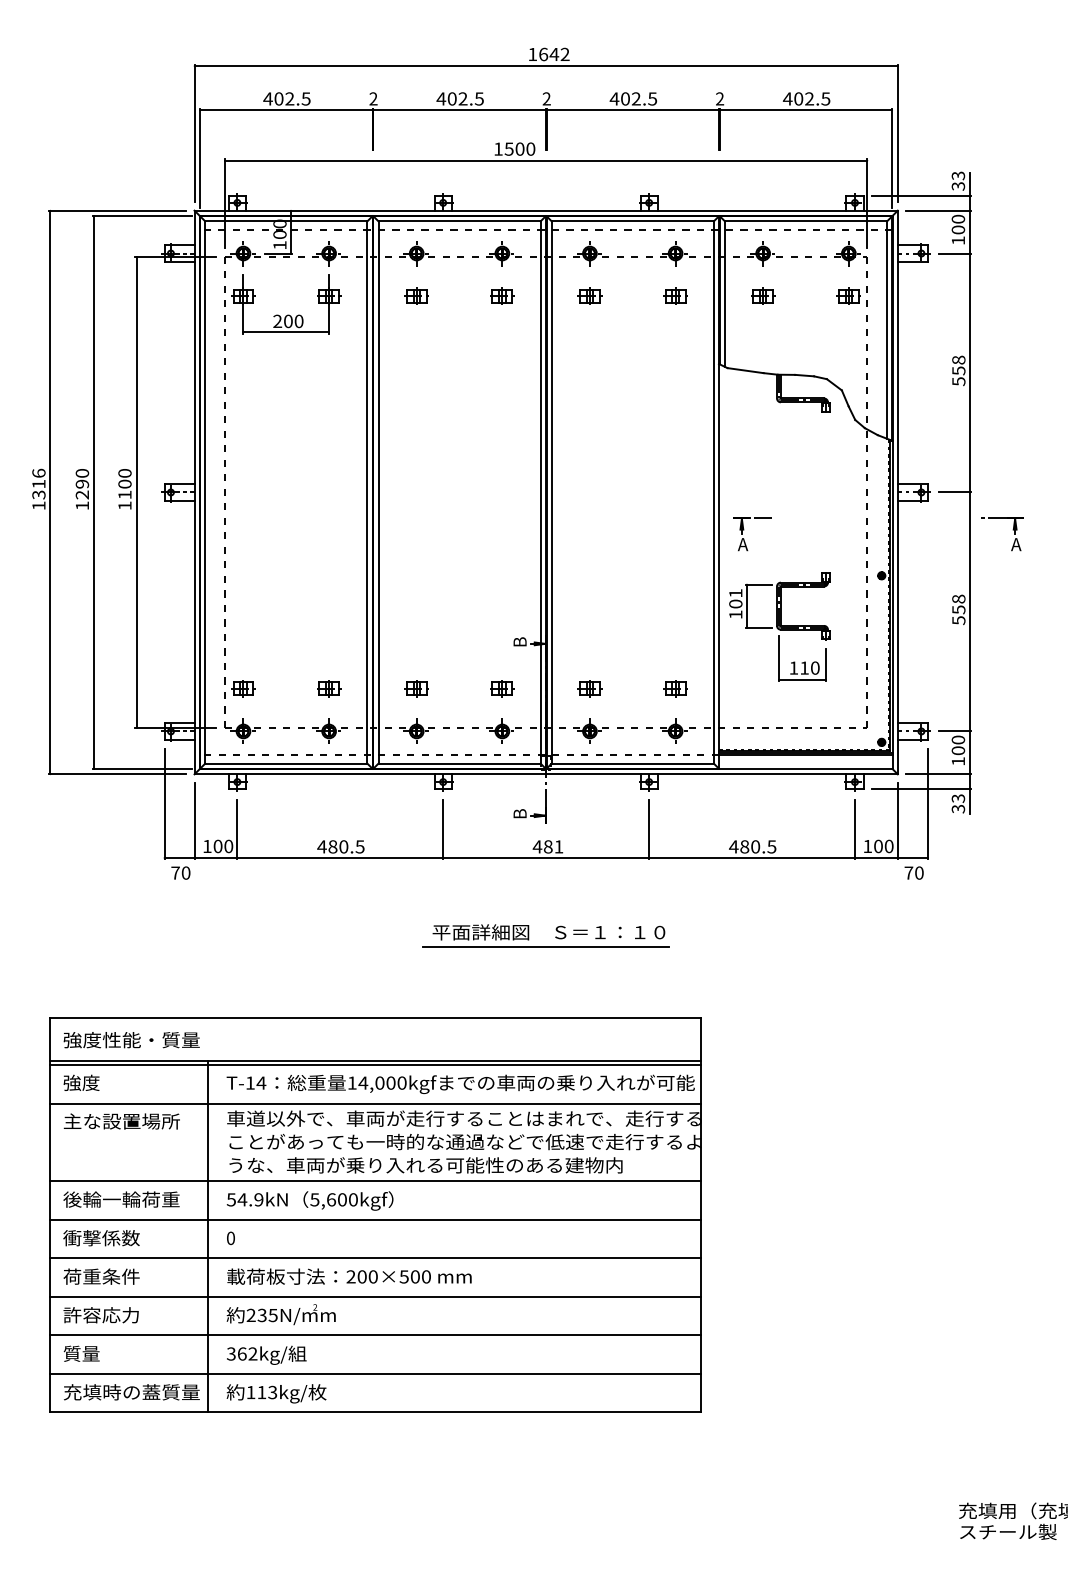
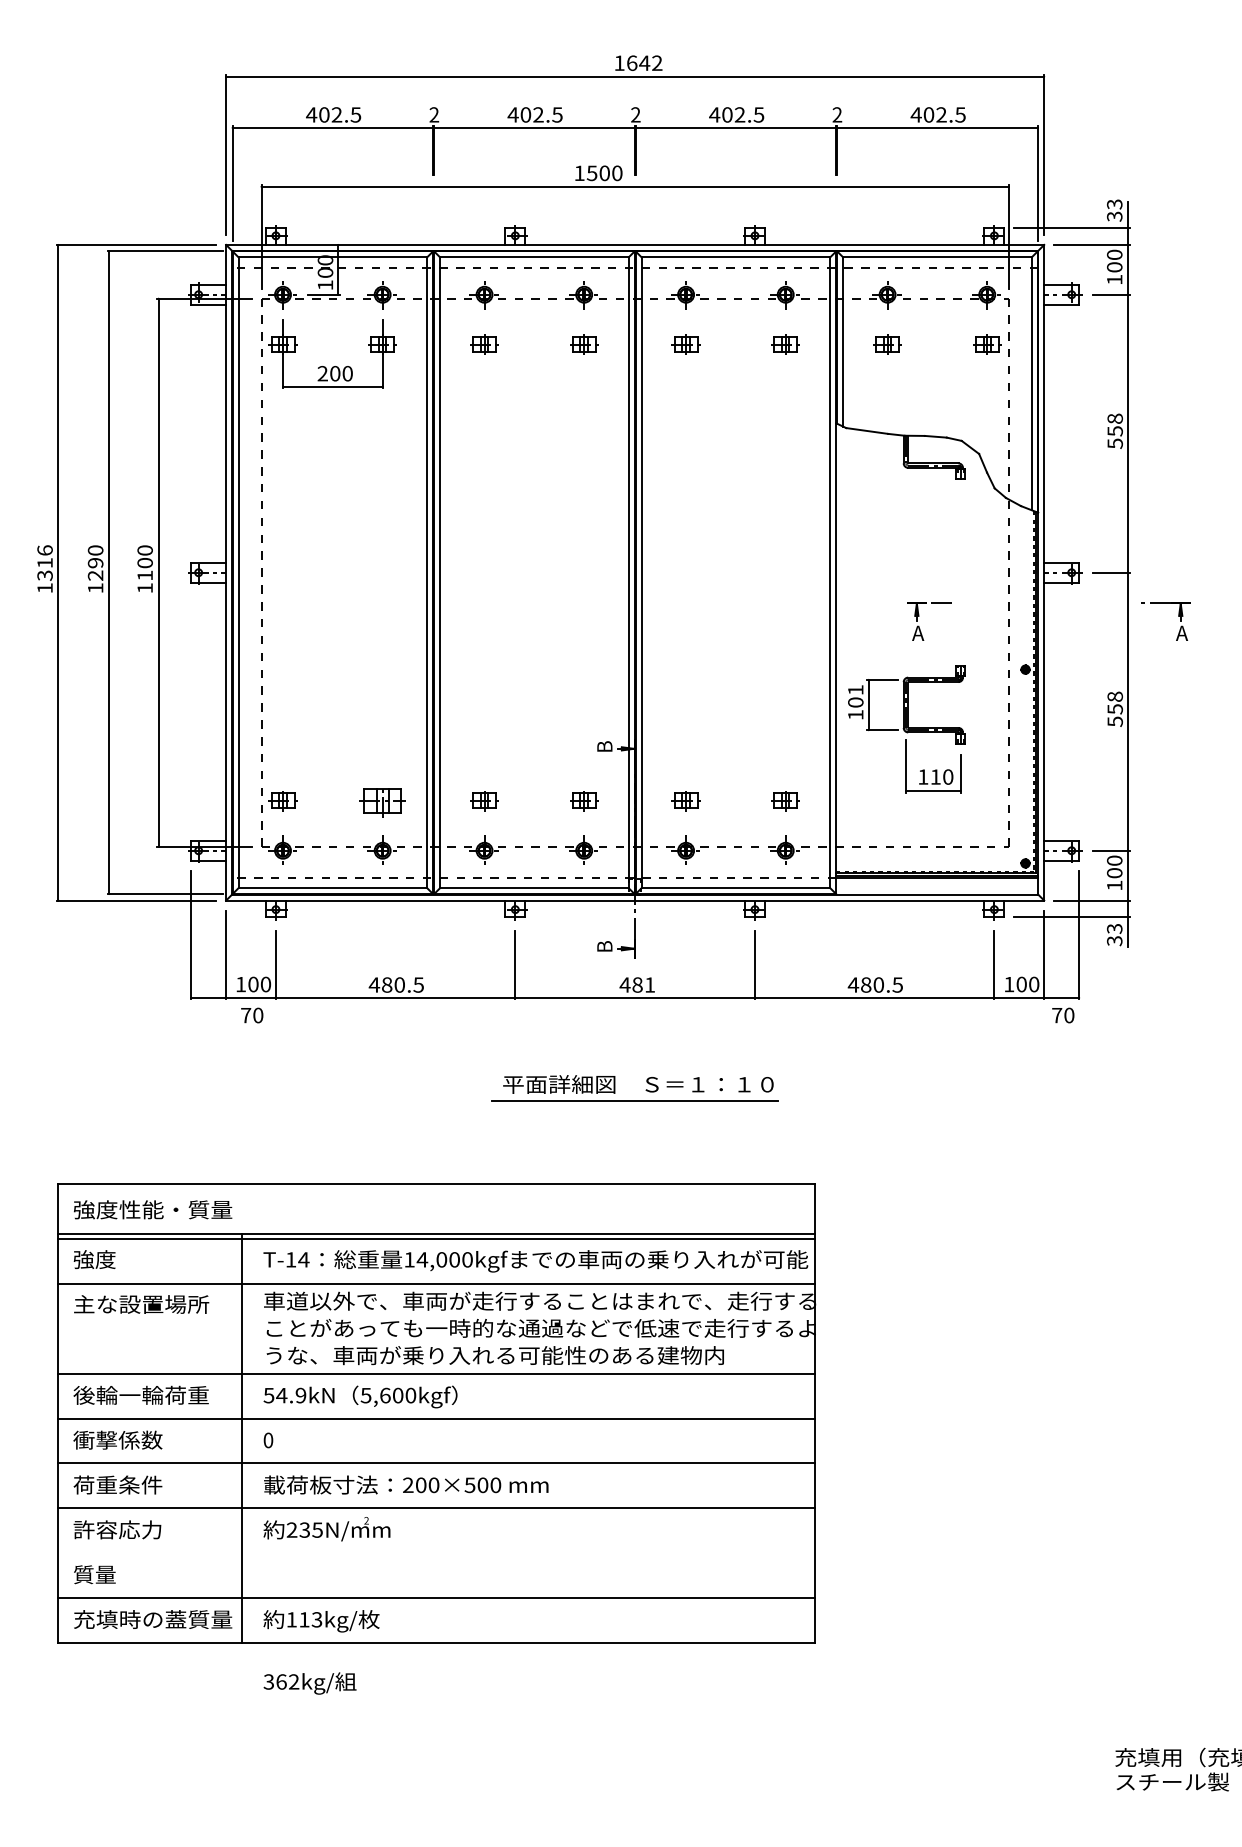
part: (744, 530) -> (919, 616), moved
part: (328, 689) -> (382, 801), size x1.6
text: (181, 873) -> (252, 1015), moved
line: (375, 1335) -> (436, 1553), removed
text: (266, 1355) -> (309, 1683), moved

